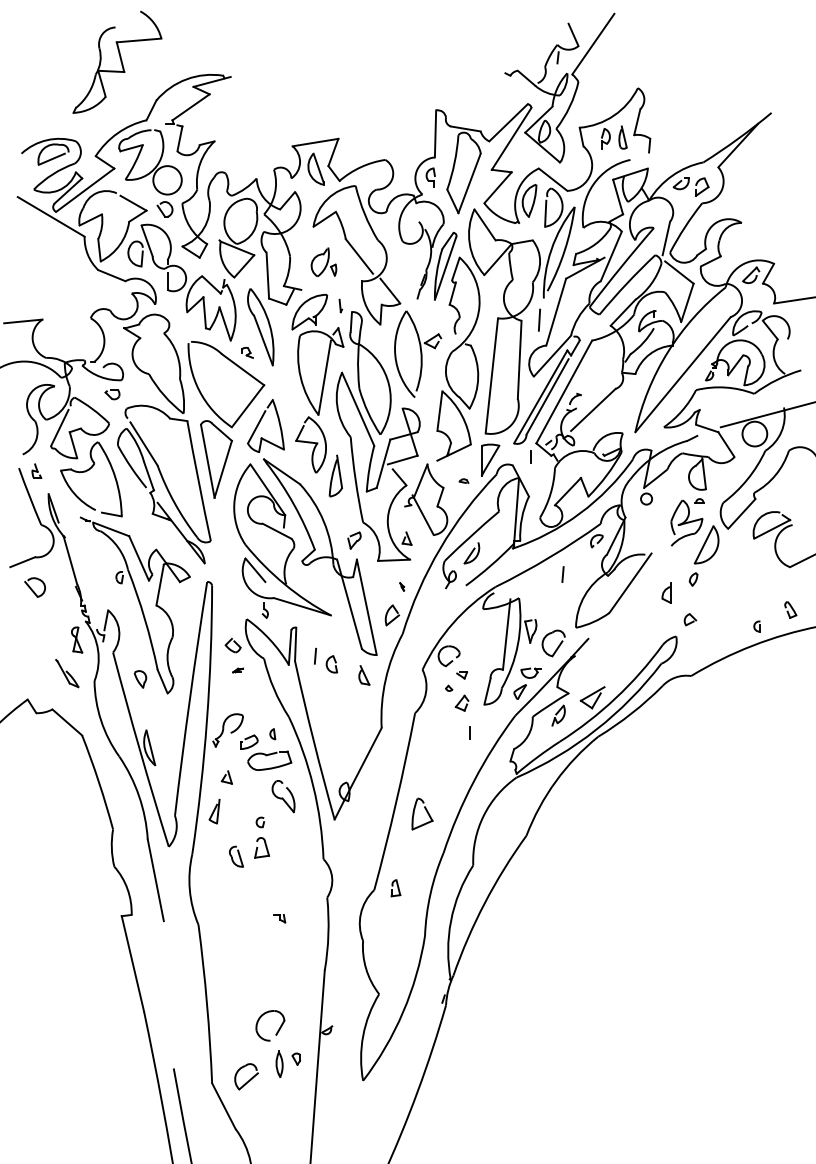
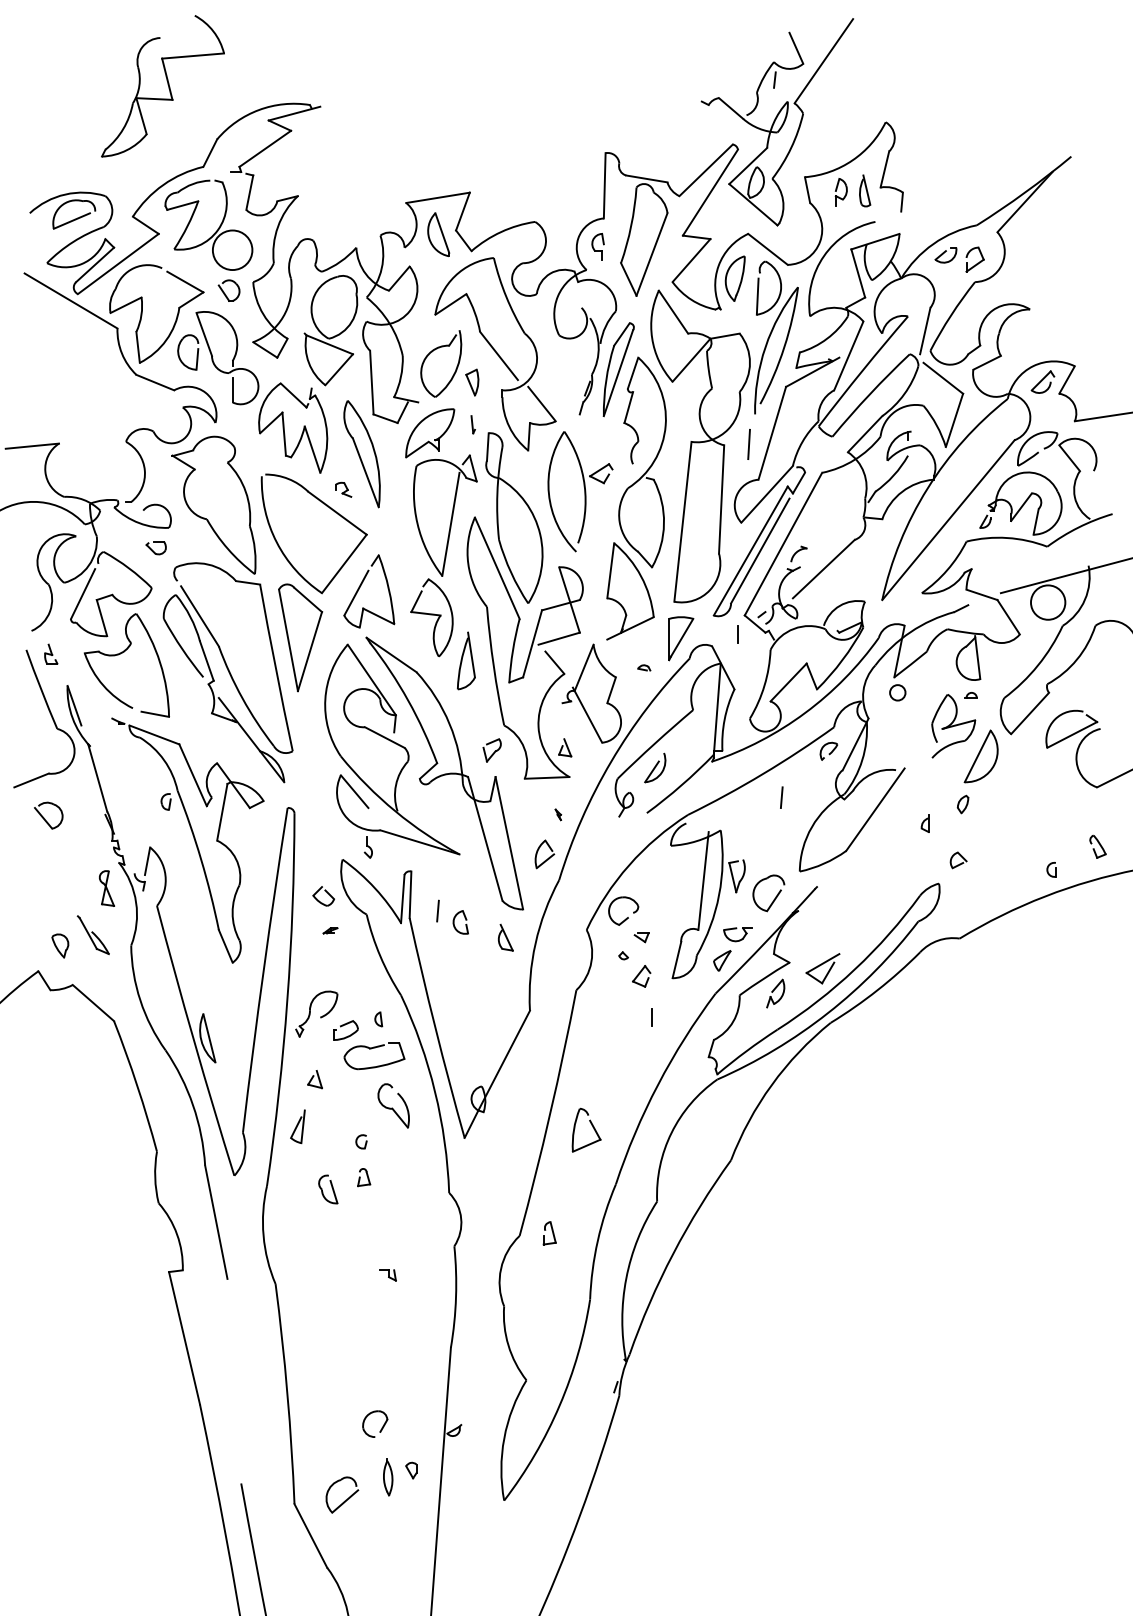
part: (323, 261) -> (449, 362), size x1.67
part: (665, 593) -> (924, 823), size x0.62
part: (140, 679) -> (60, 946), moved
part: (262, 848) -> (364, 1178), size x0.62
part: (269, 1025) -> (374, 1423), size x0.62

